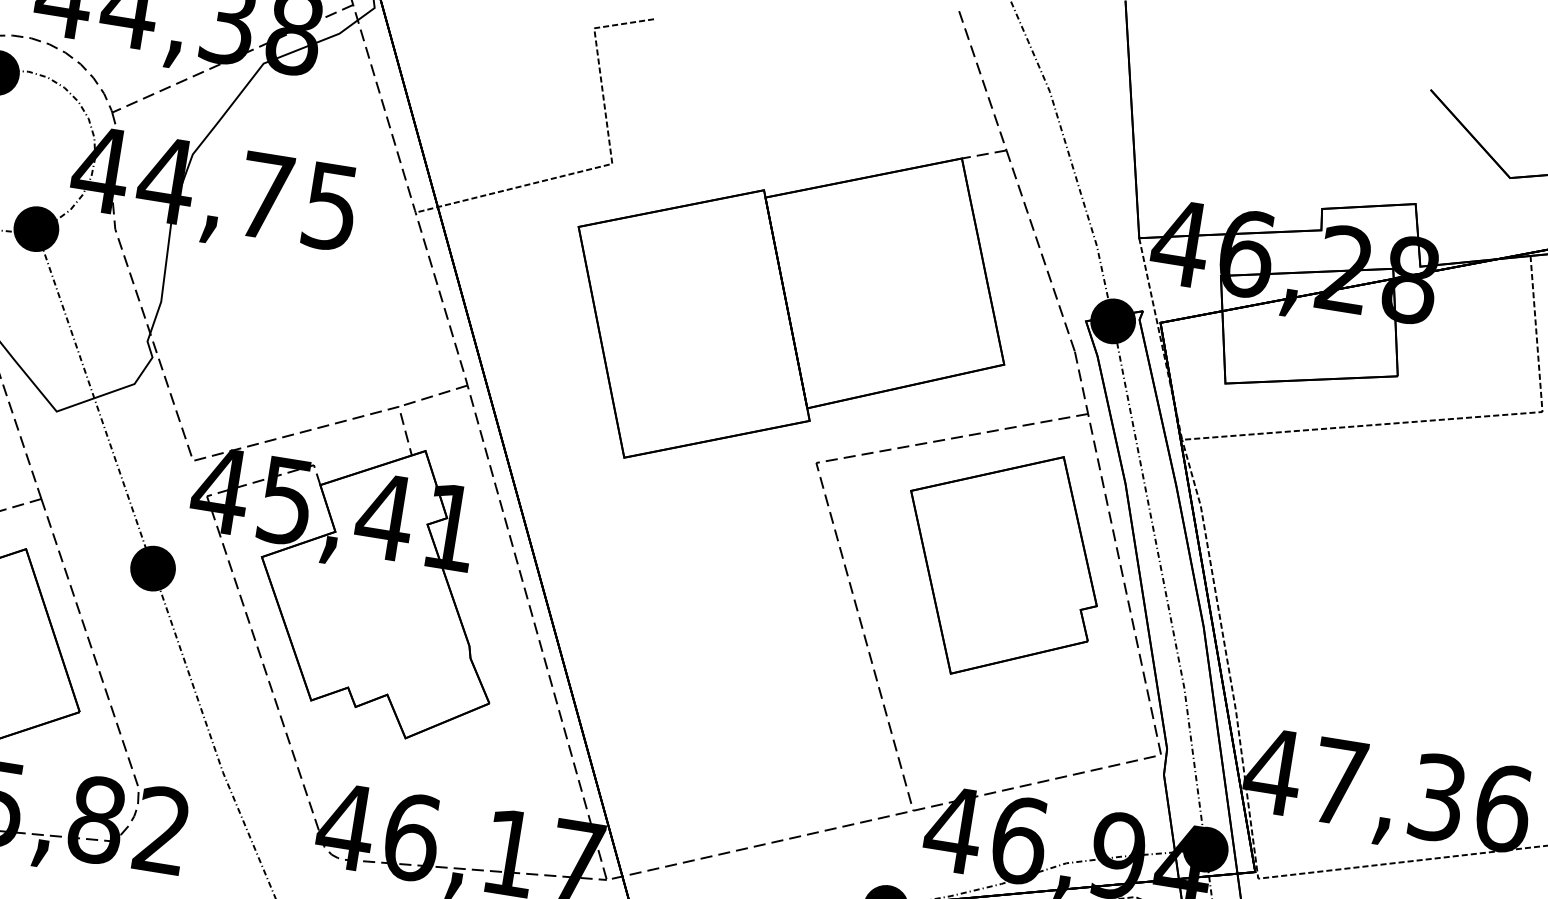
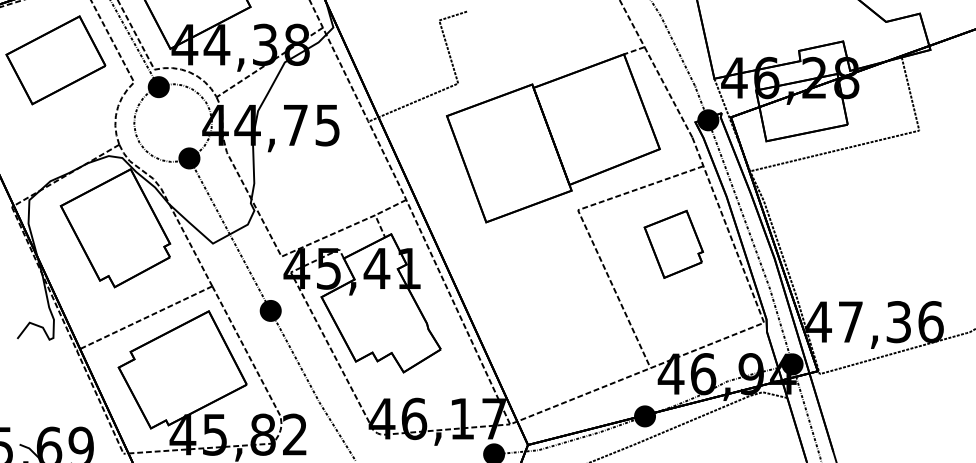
part: (1000, 564) -> (673, 244), size x0.6

